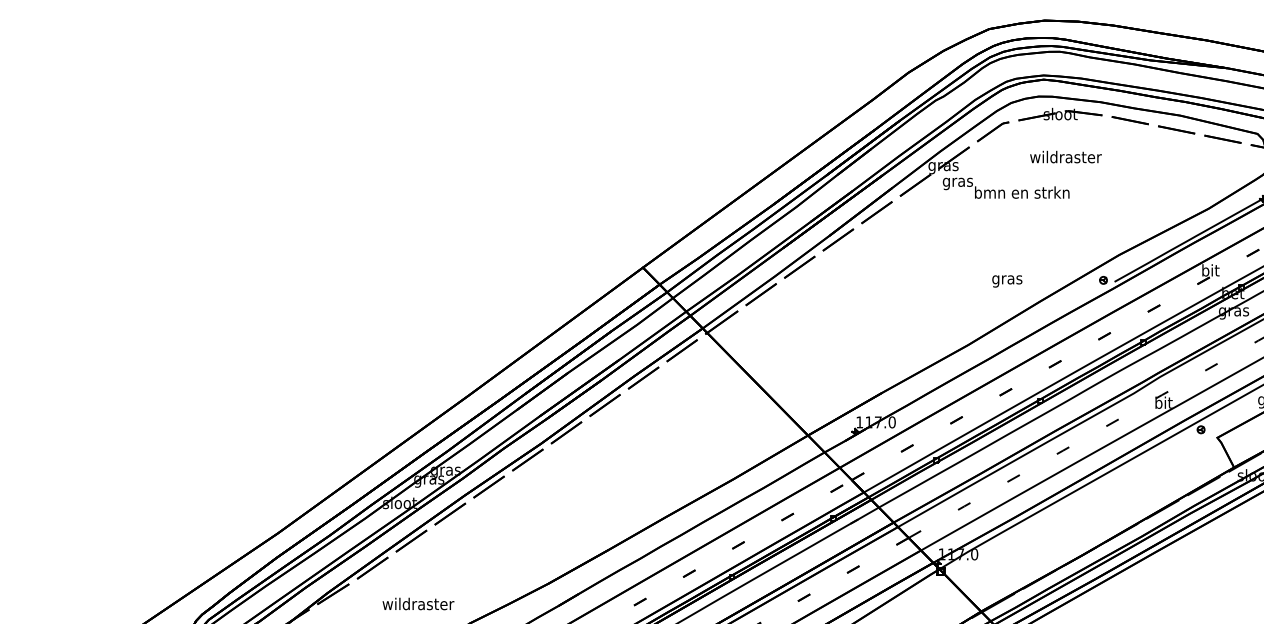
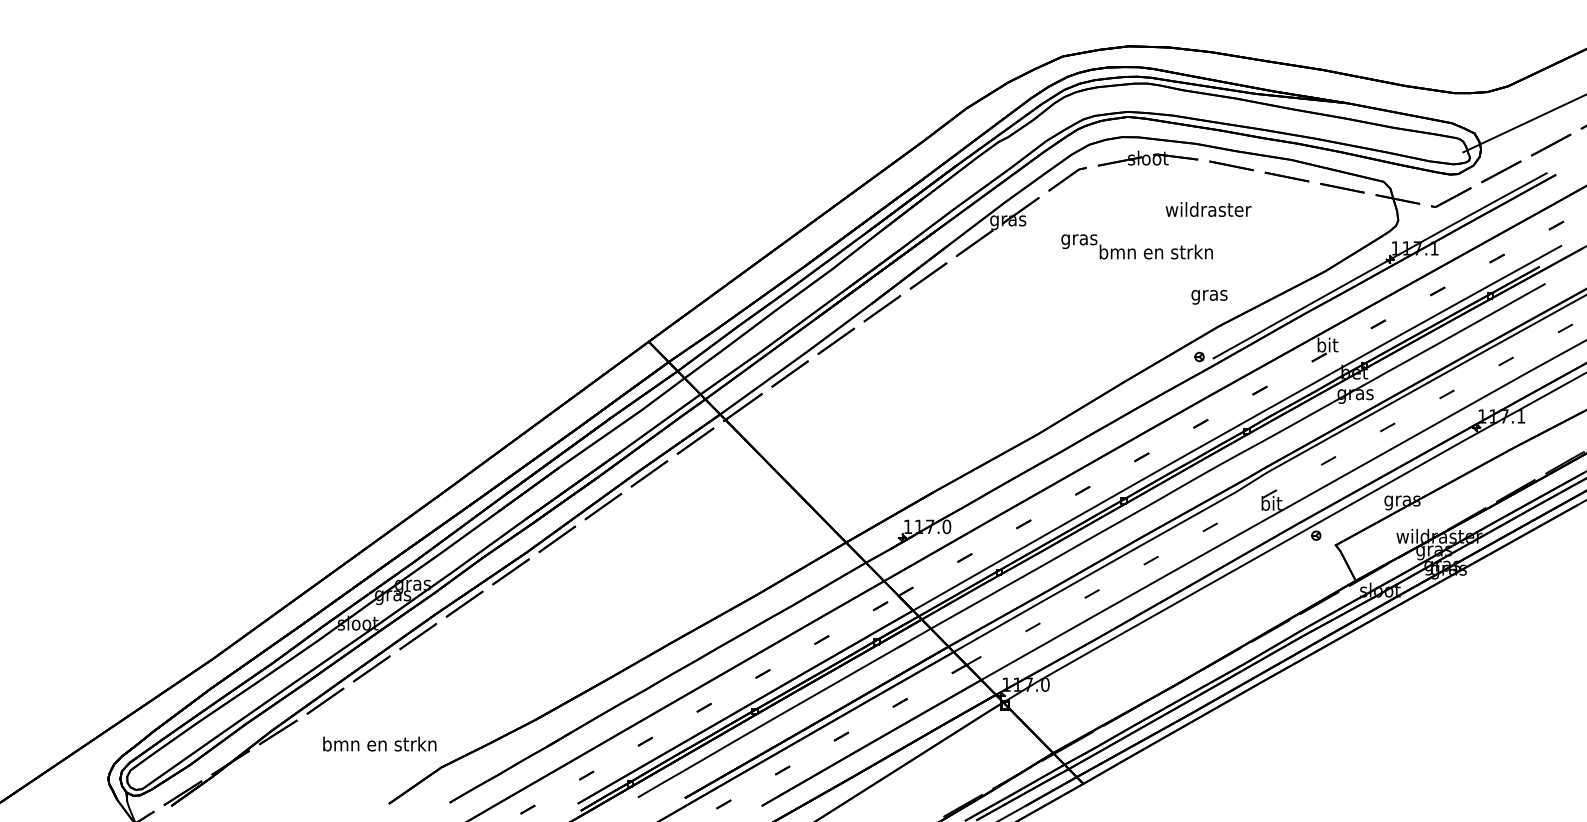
text: (1065, 157) -> (1208, 209), moved
text: (1005, 187) -> (1136, 246), moved
text: (1007, 281) -> (1209, 297), moved
text: (417, 603) -> (379, 743), wildraster -> bmn en strkn

